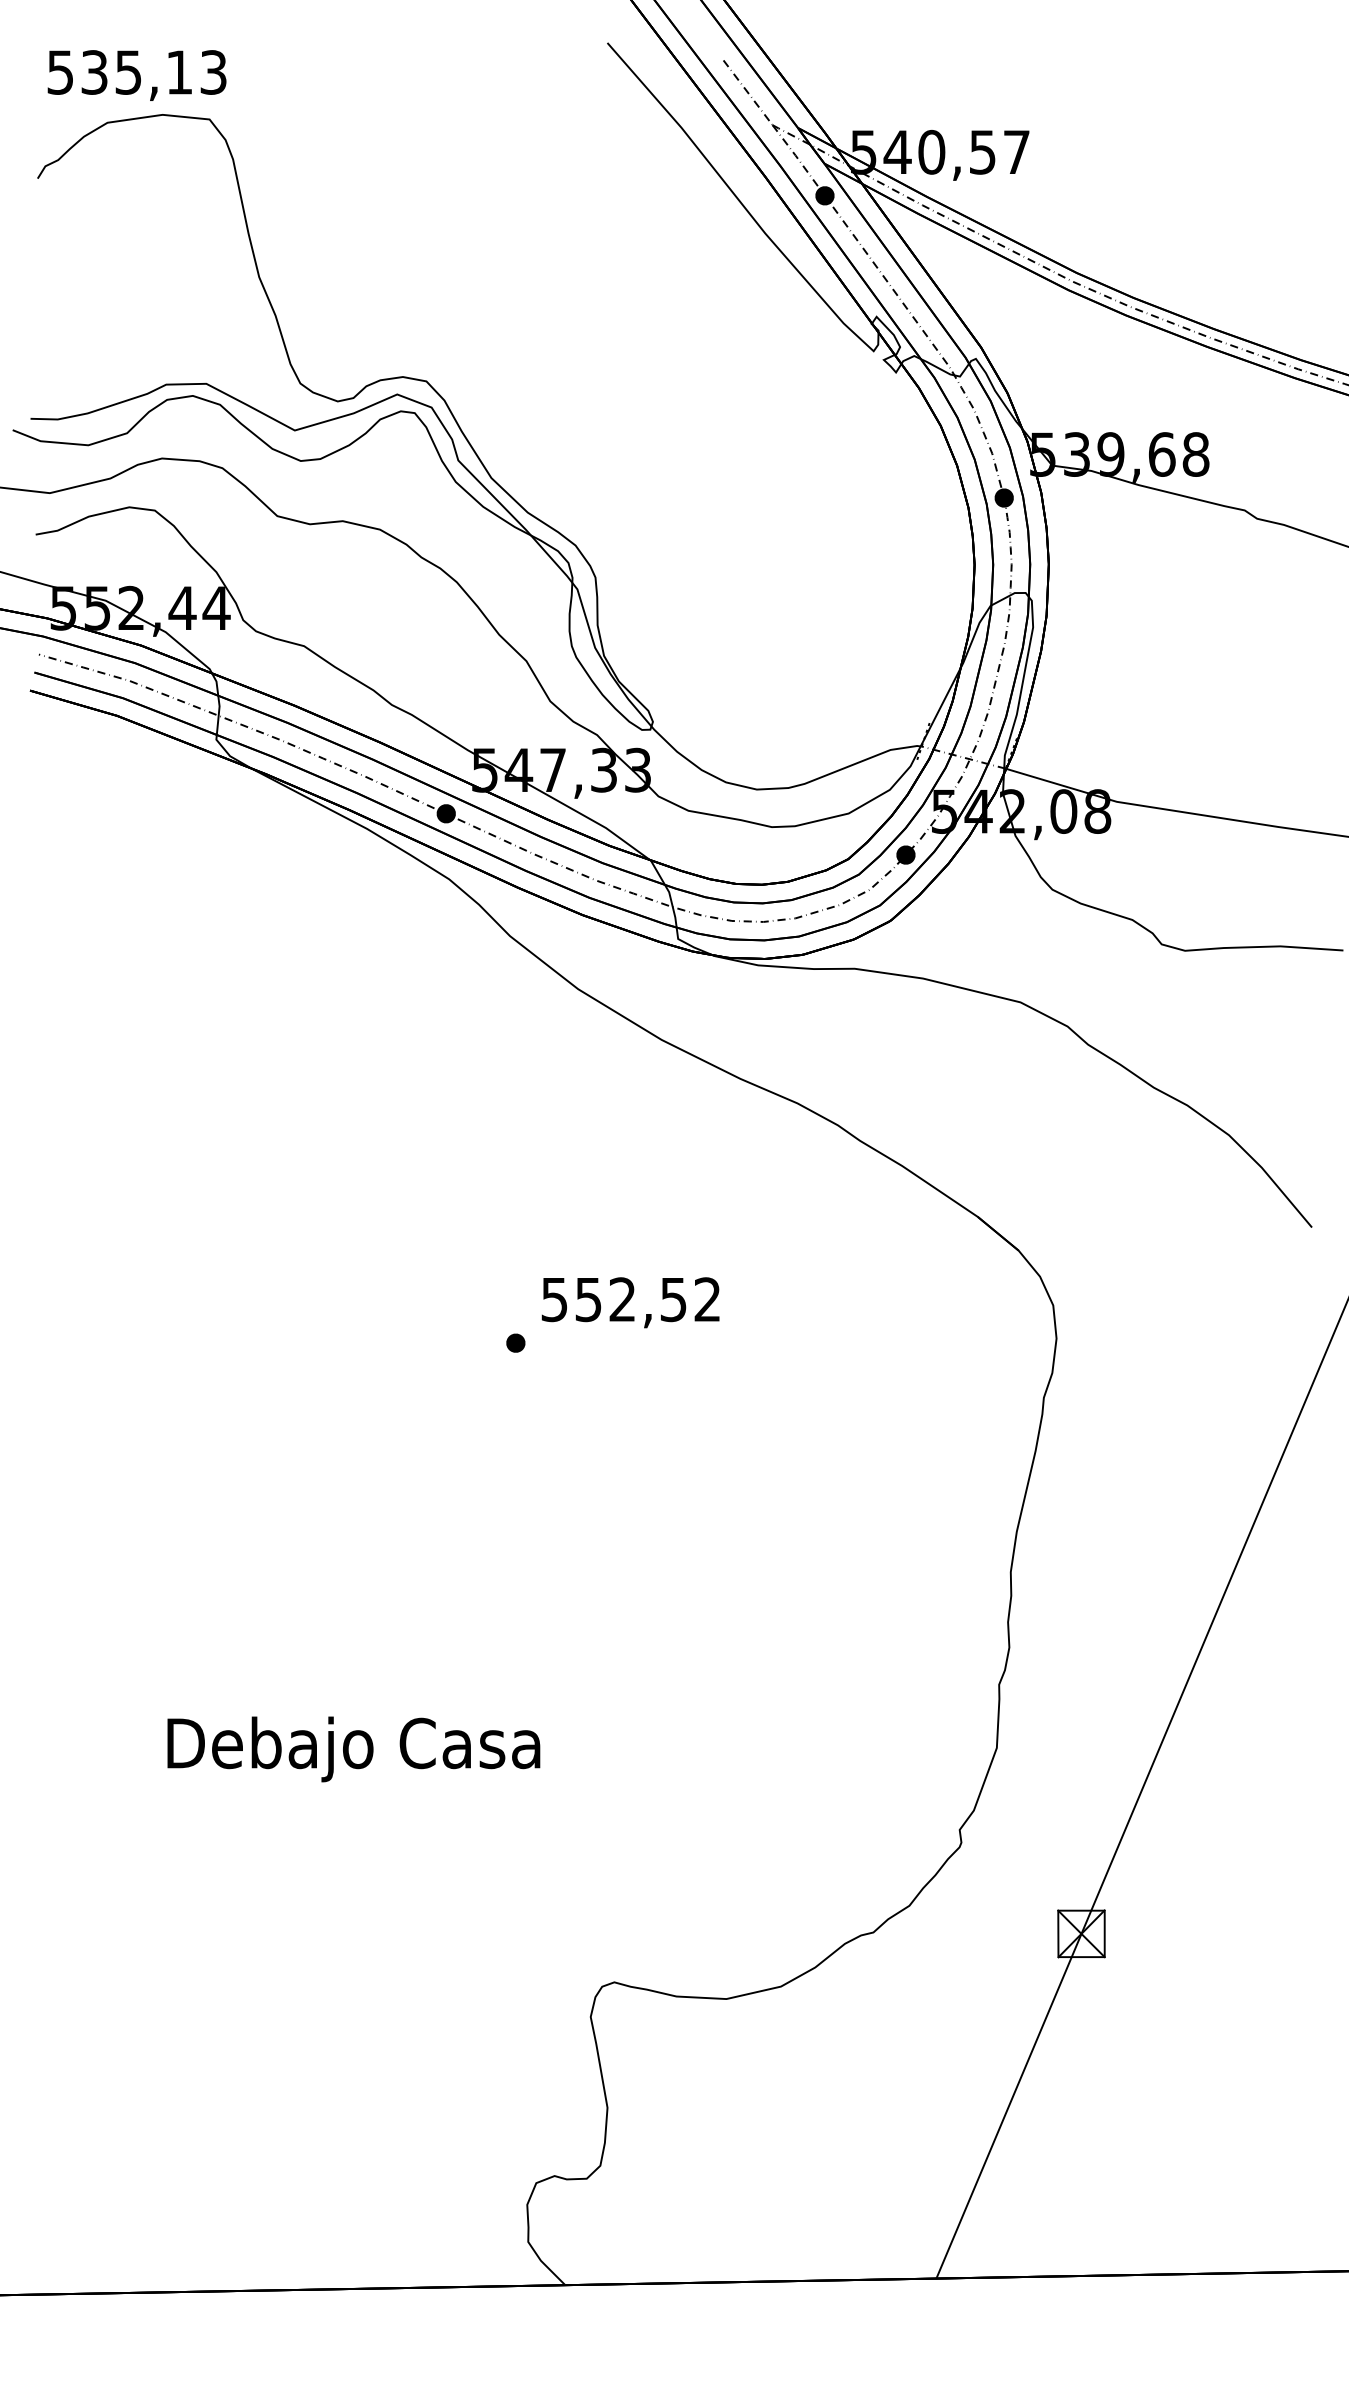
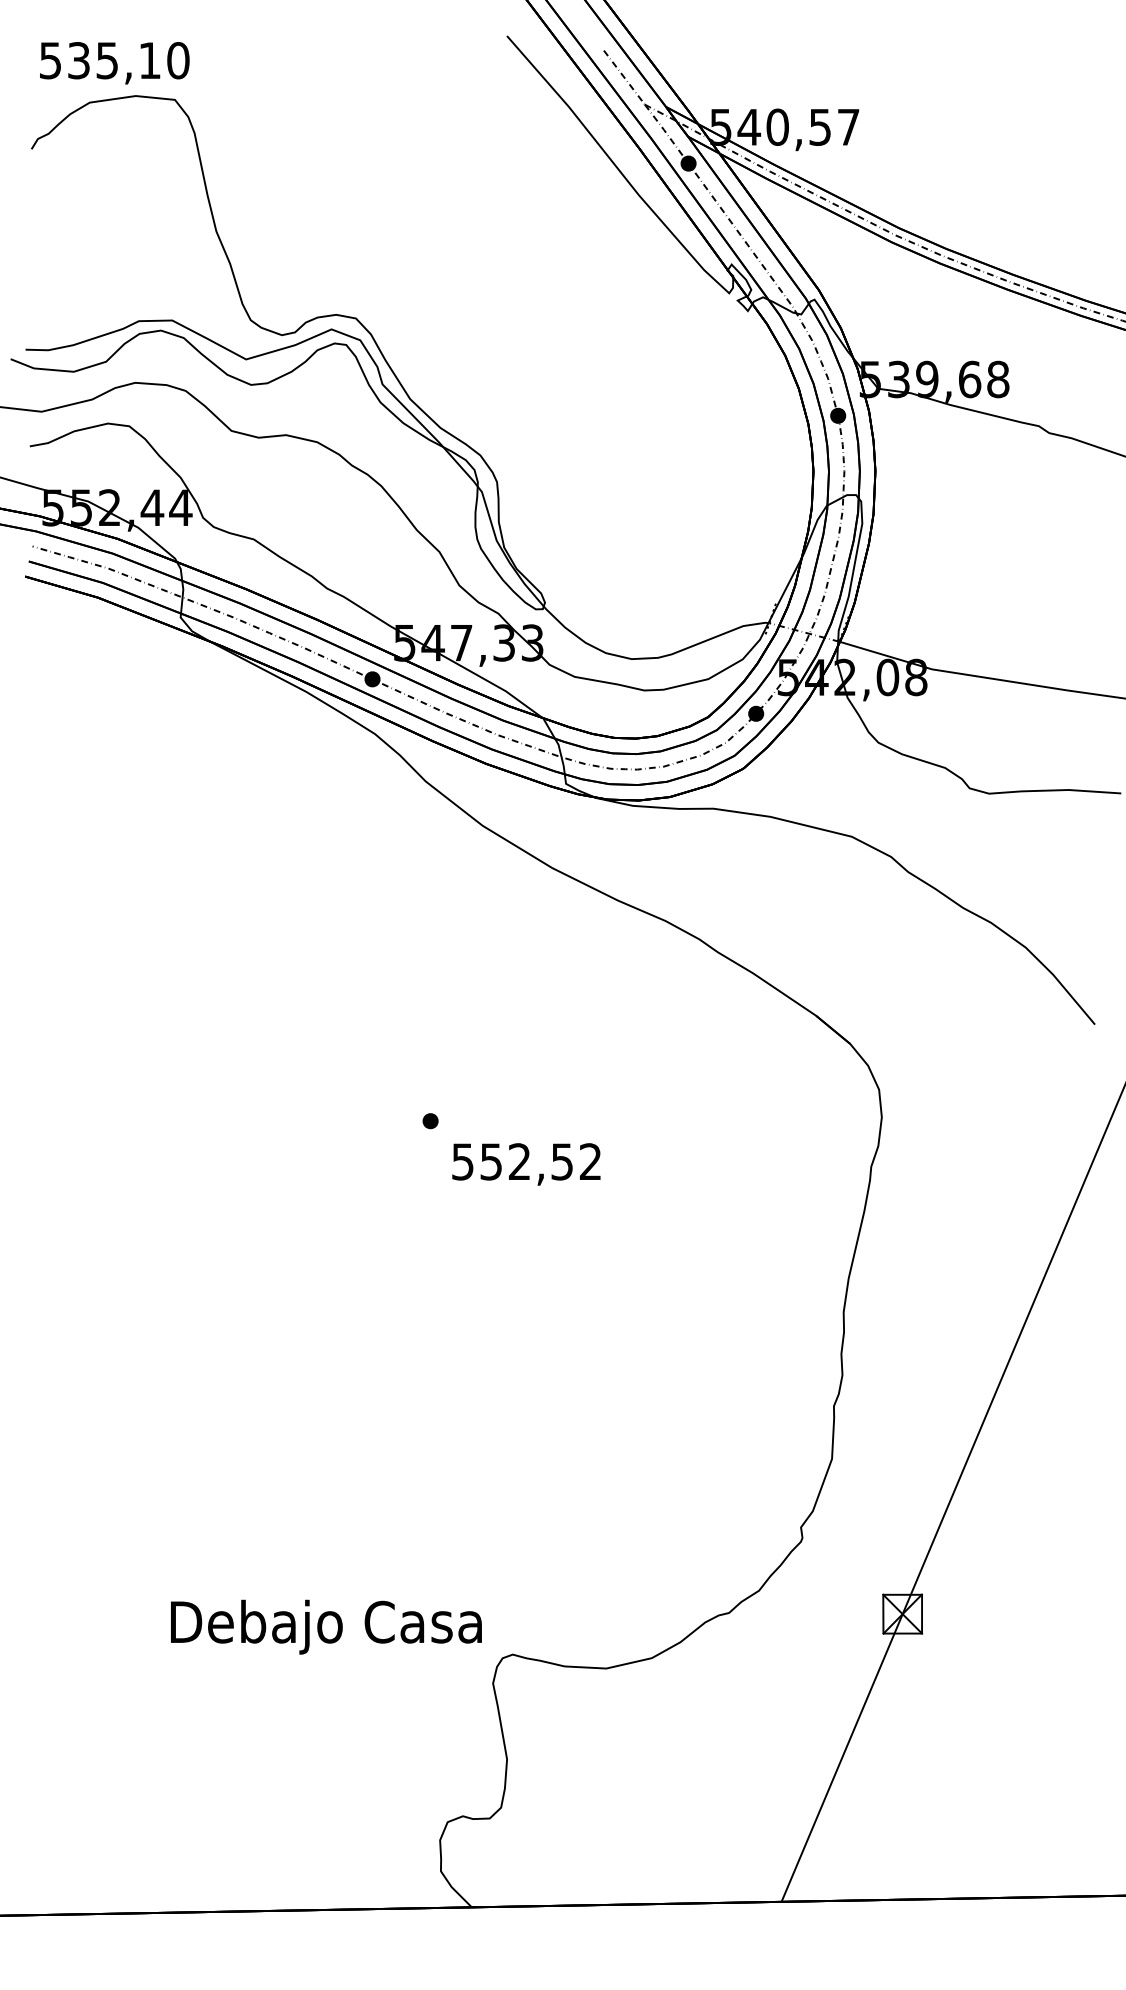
text: (213, 72) -> (178, 60), 535,13 -> 535,10
text: (630, 1302) -> (526, 1164), moved
text: (353, 1748) -> (326, 1626), moved

